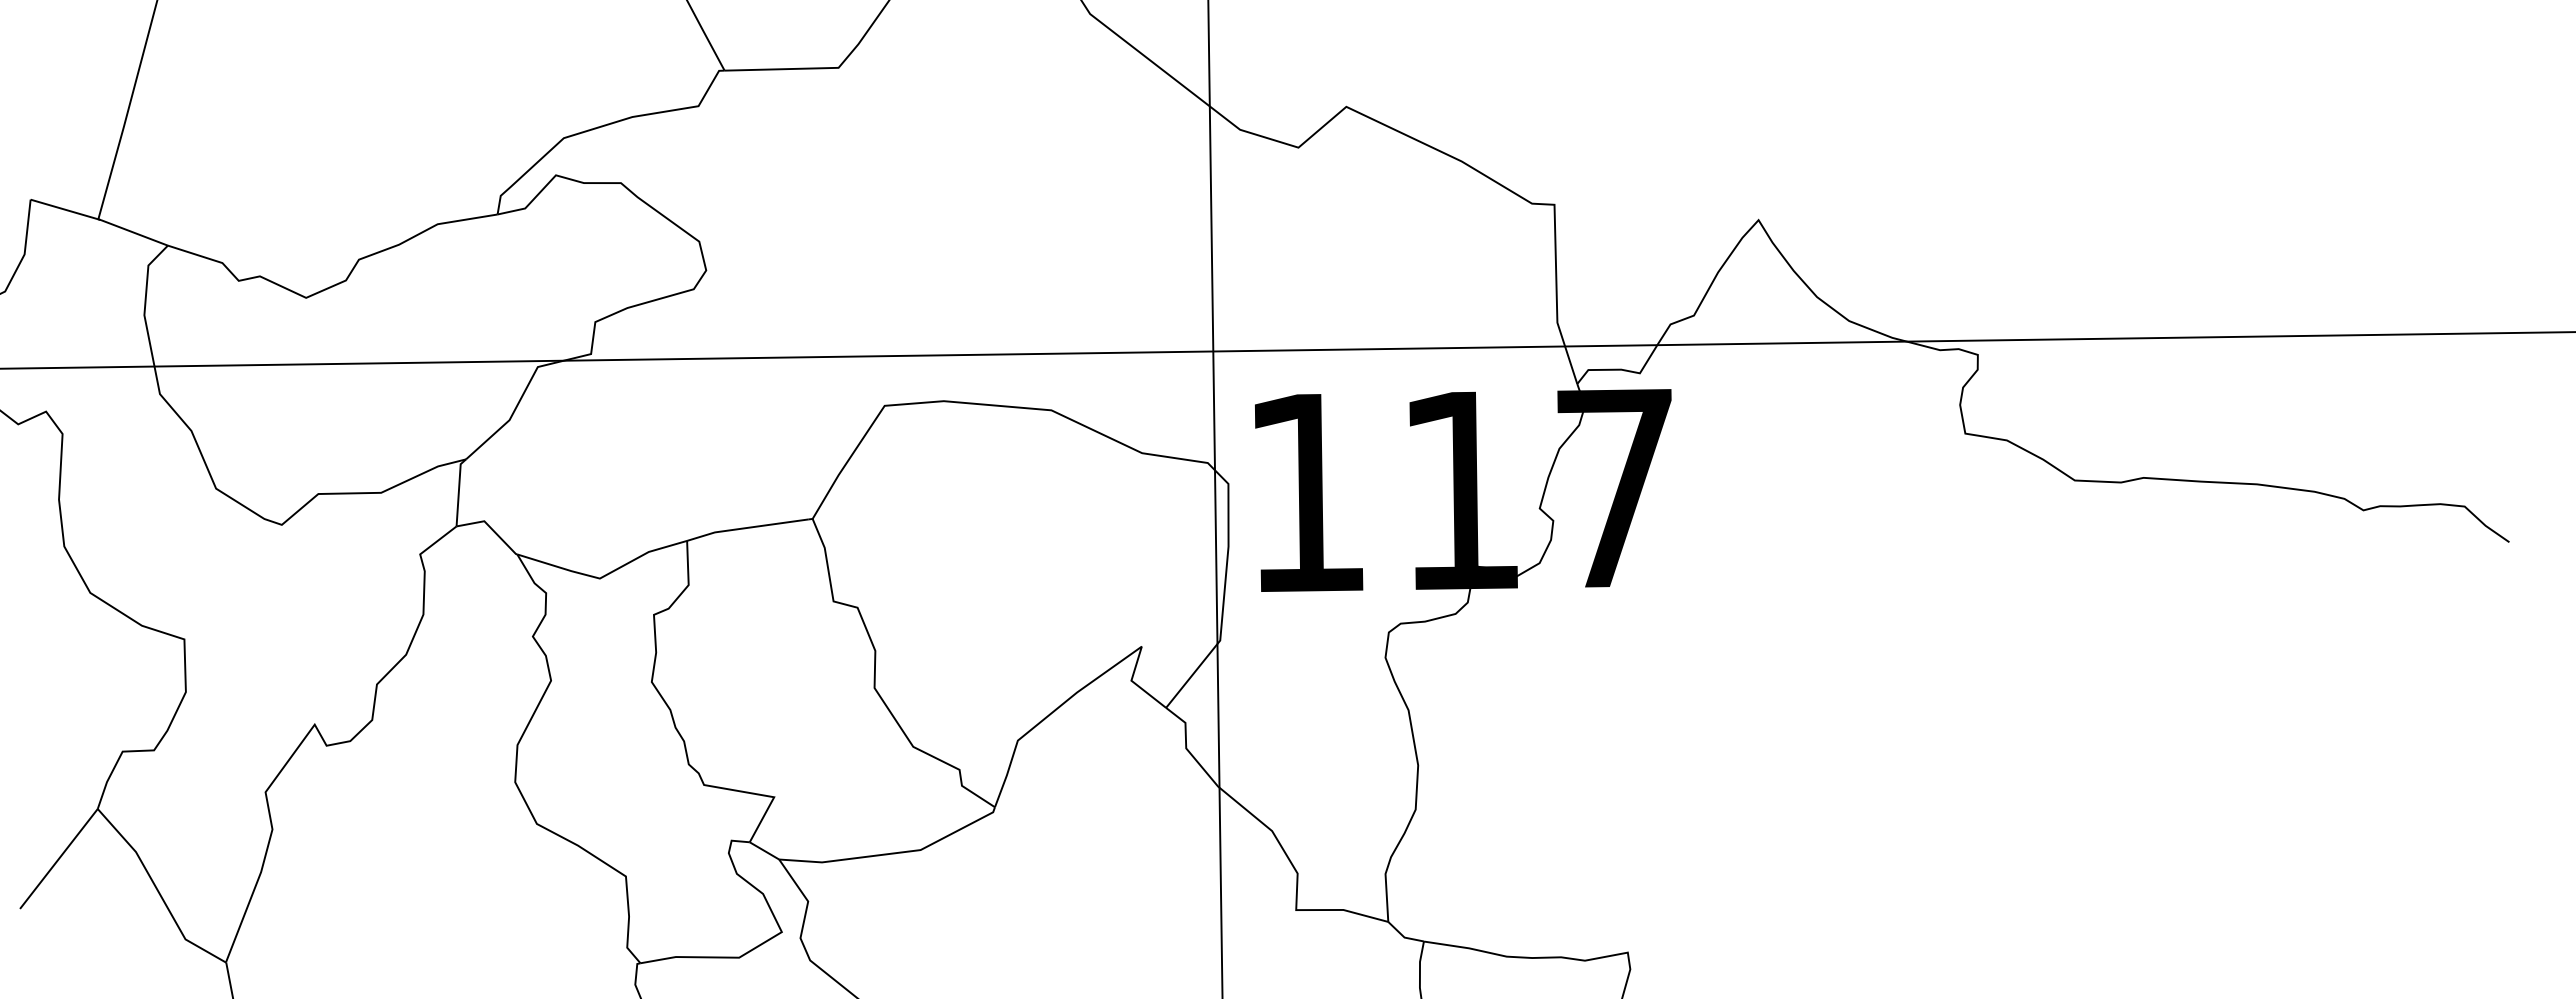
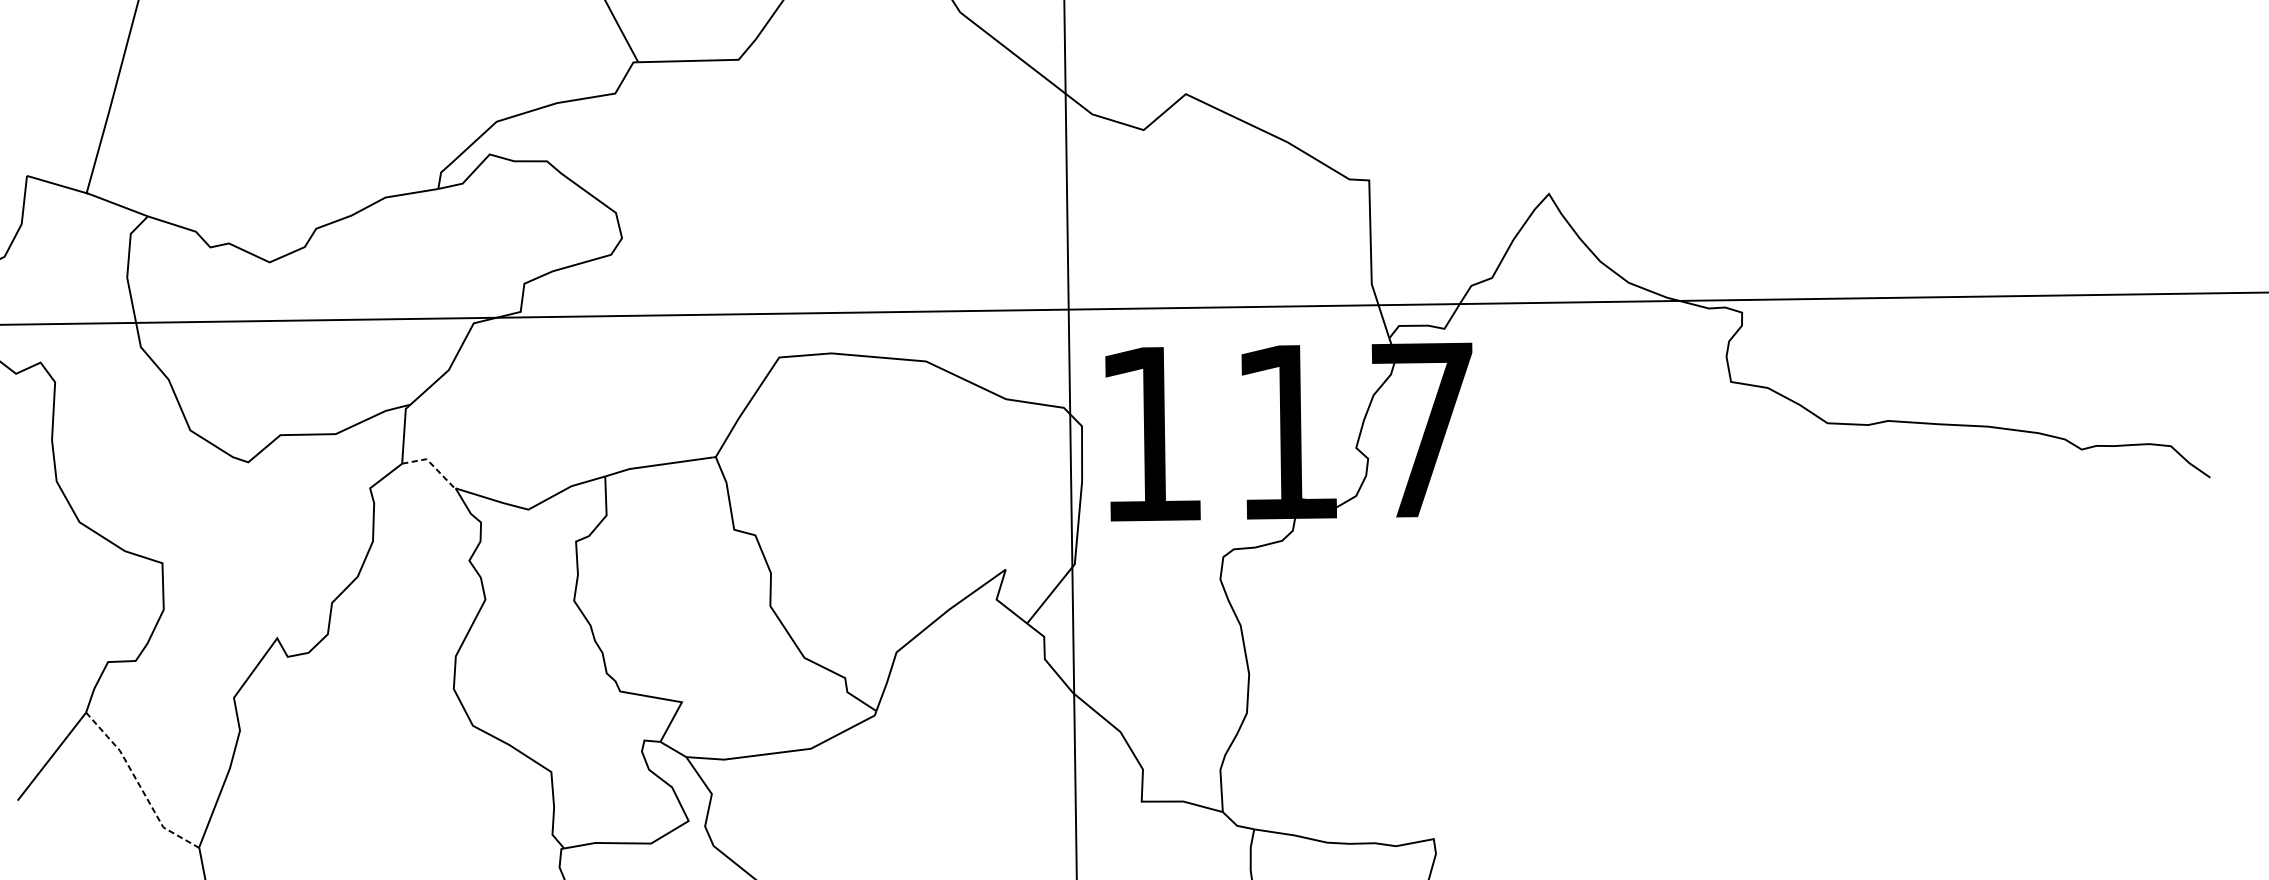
line: (491, 528) -> (432, 465), solid -> dashed
line: (158, 890) -> (139, 784), solid -> dashed

